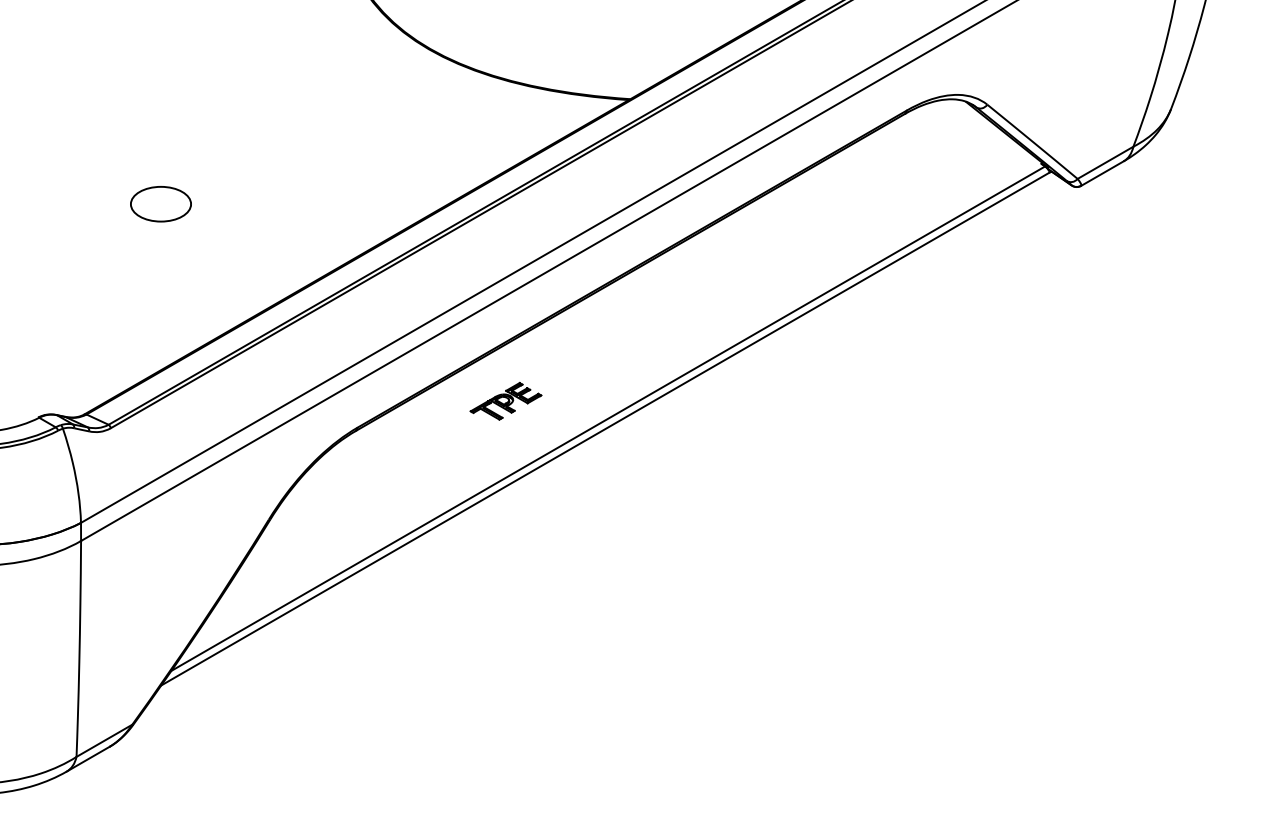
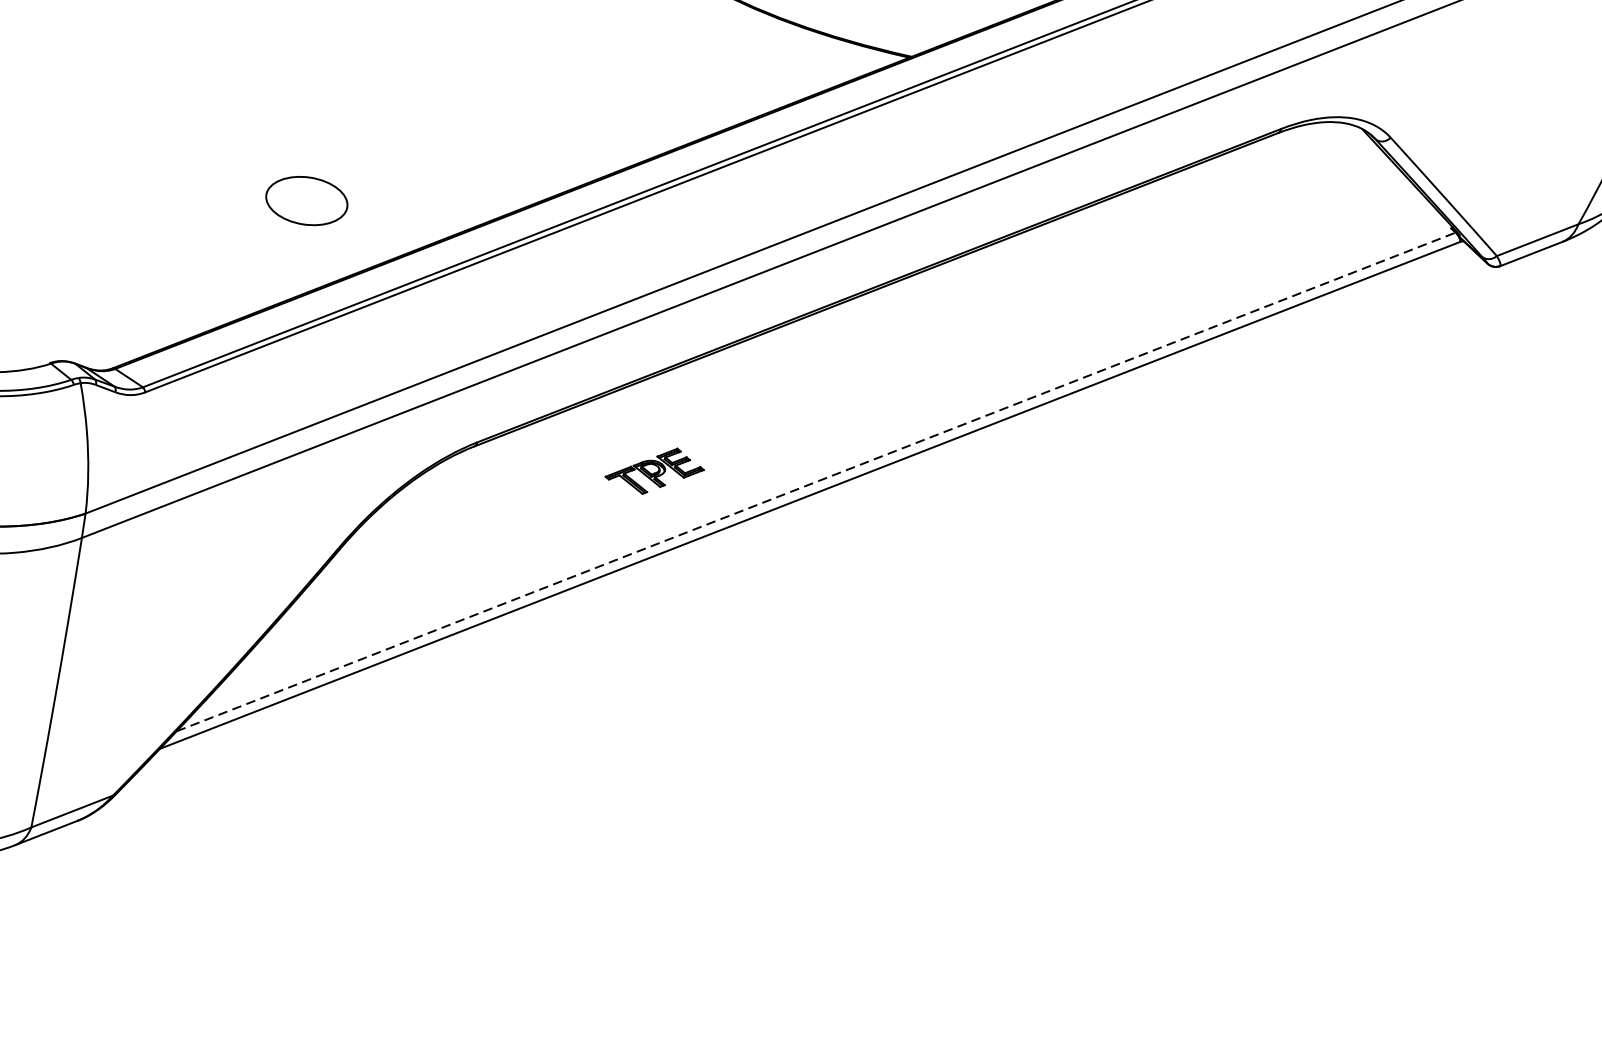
part: (160, 204) -> (306, 201), moved
part: (505, 400) -> (654, 469), moved
line: (608, 418) -> (816, 481), solid -> dashed

